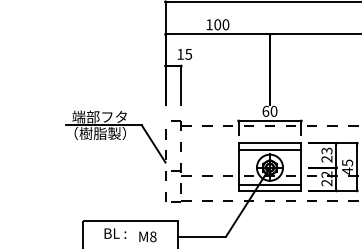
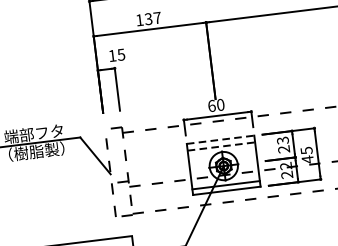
text: (221, 24) -> (152, 18), 100 -> 137
line: (270, 143) -> (221, 139), solid -> dashed
line: (270, 149) -> (221, 146), solid -> dashed

